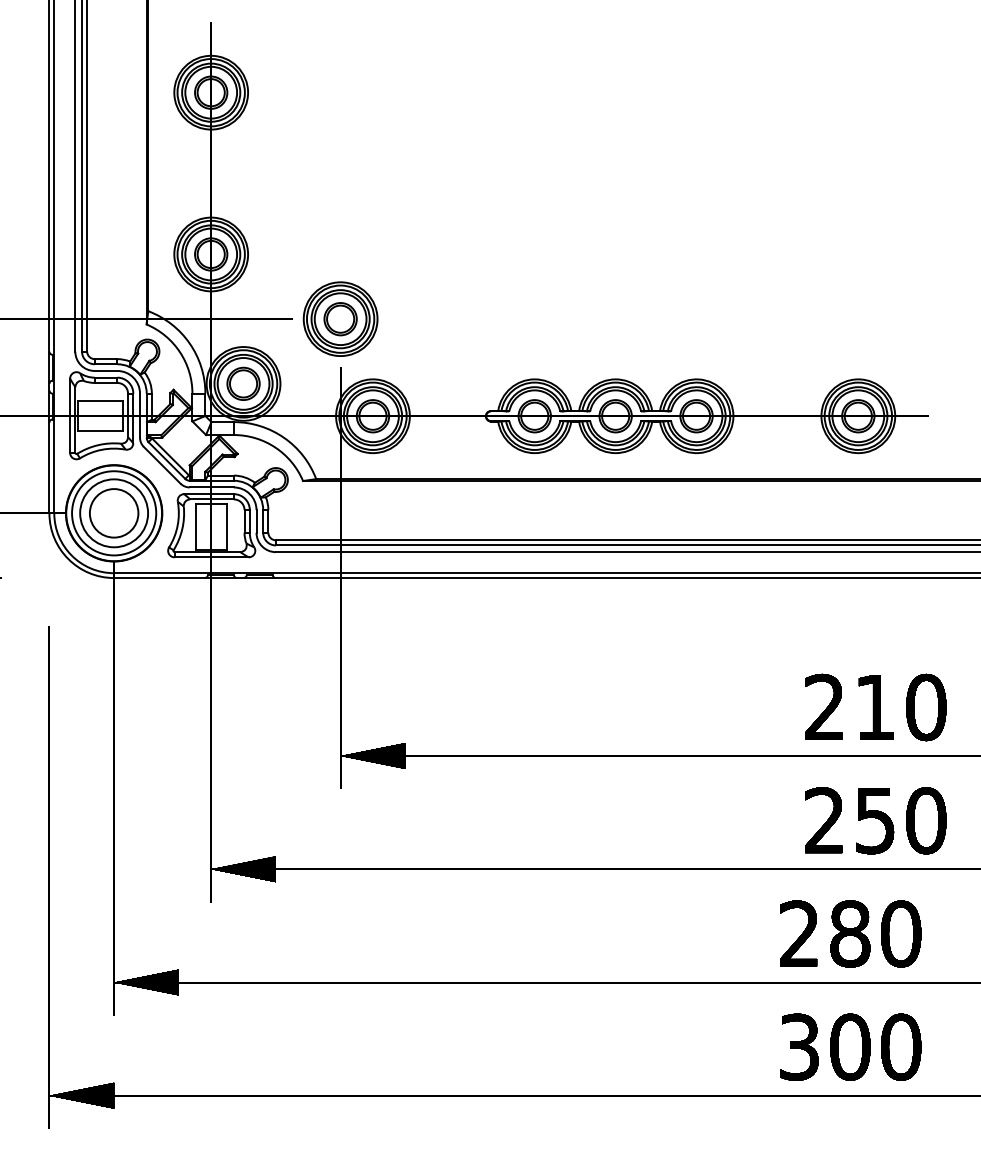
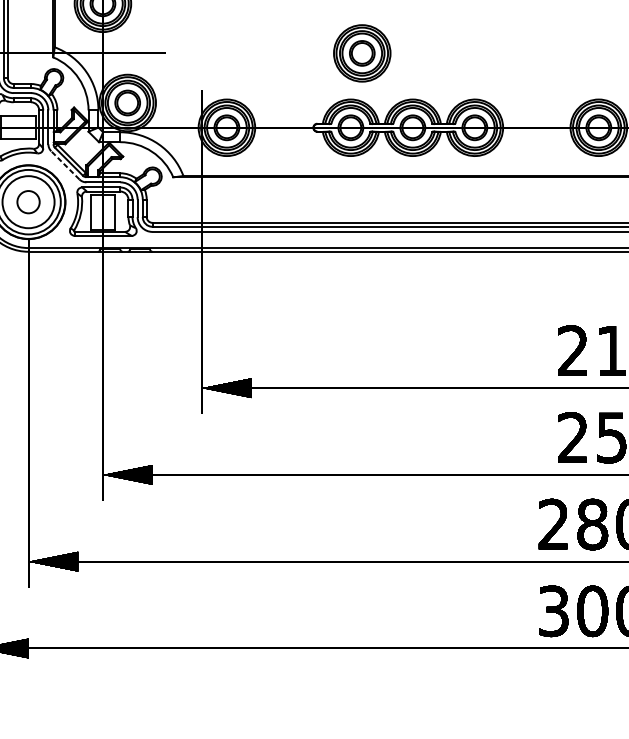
part: (340, 318) -> (362, 52), moved
line: (162, 465) -> (65, 165), solid -> dashed
circle: (113, 513) -> (28, 202), size x0.6

